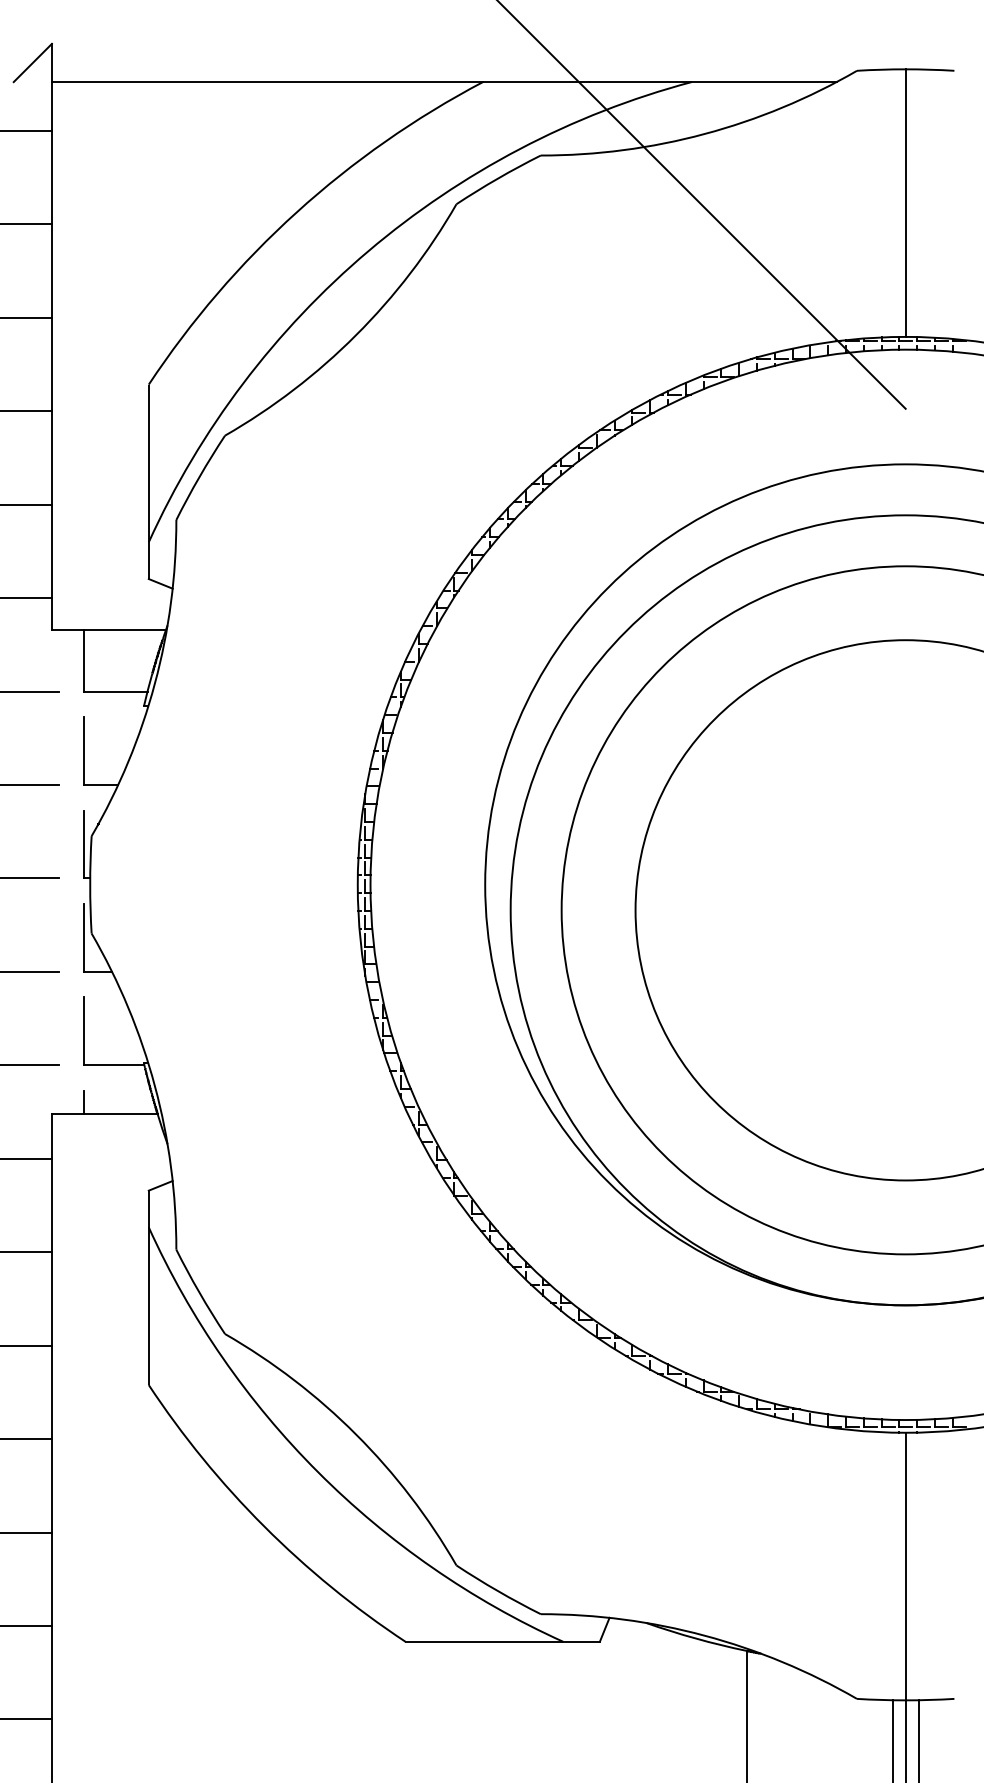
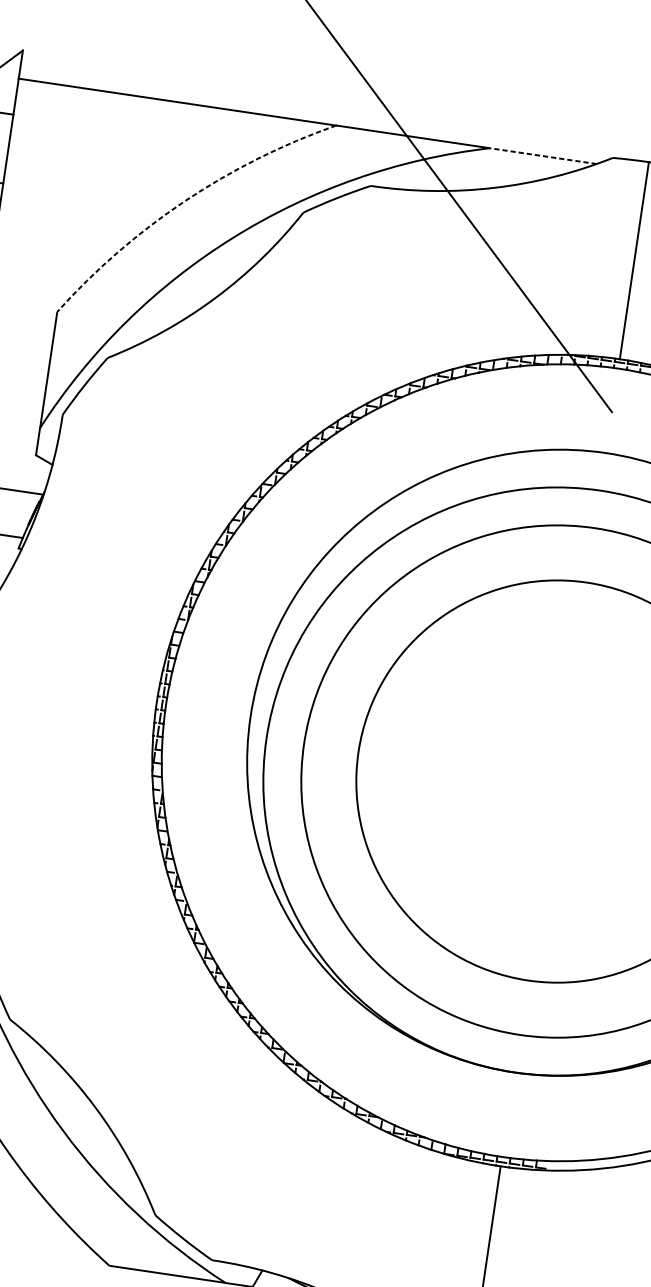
line: (763, 82) -> (542, 156), solid -> dashed
arc: (296, 212) -> (184, 201), solid -> dashed

